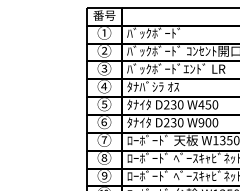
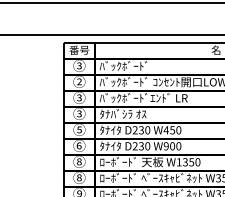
text: (104, 32) -> (79, 65), ① -> ③
text: (103, 86) -> (78, 113), ④ -> ③
text: (104, 139) -> (79, 161), ⑦ -> ⑧

